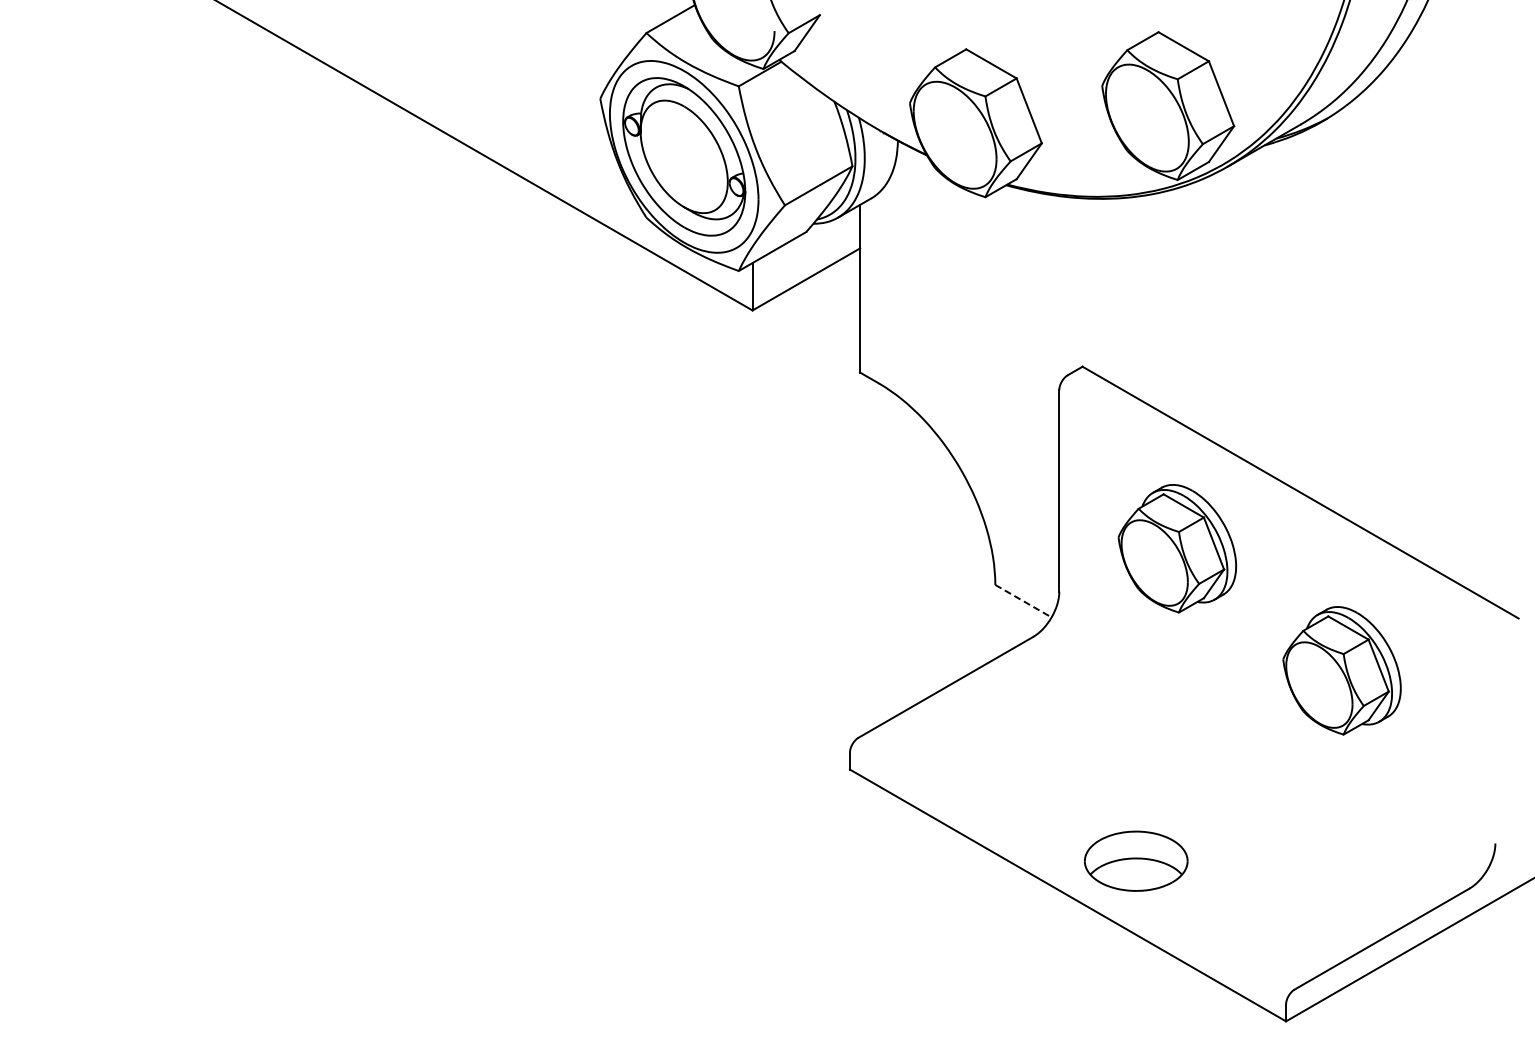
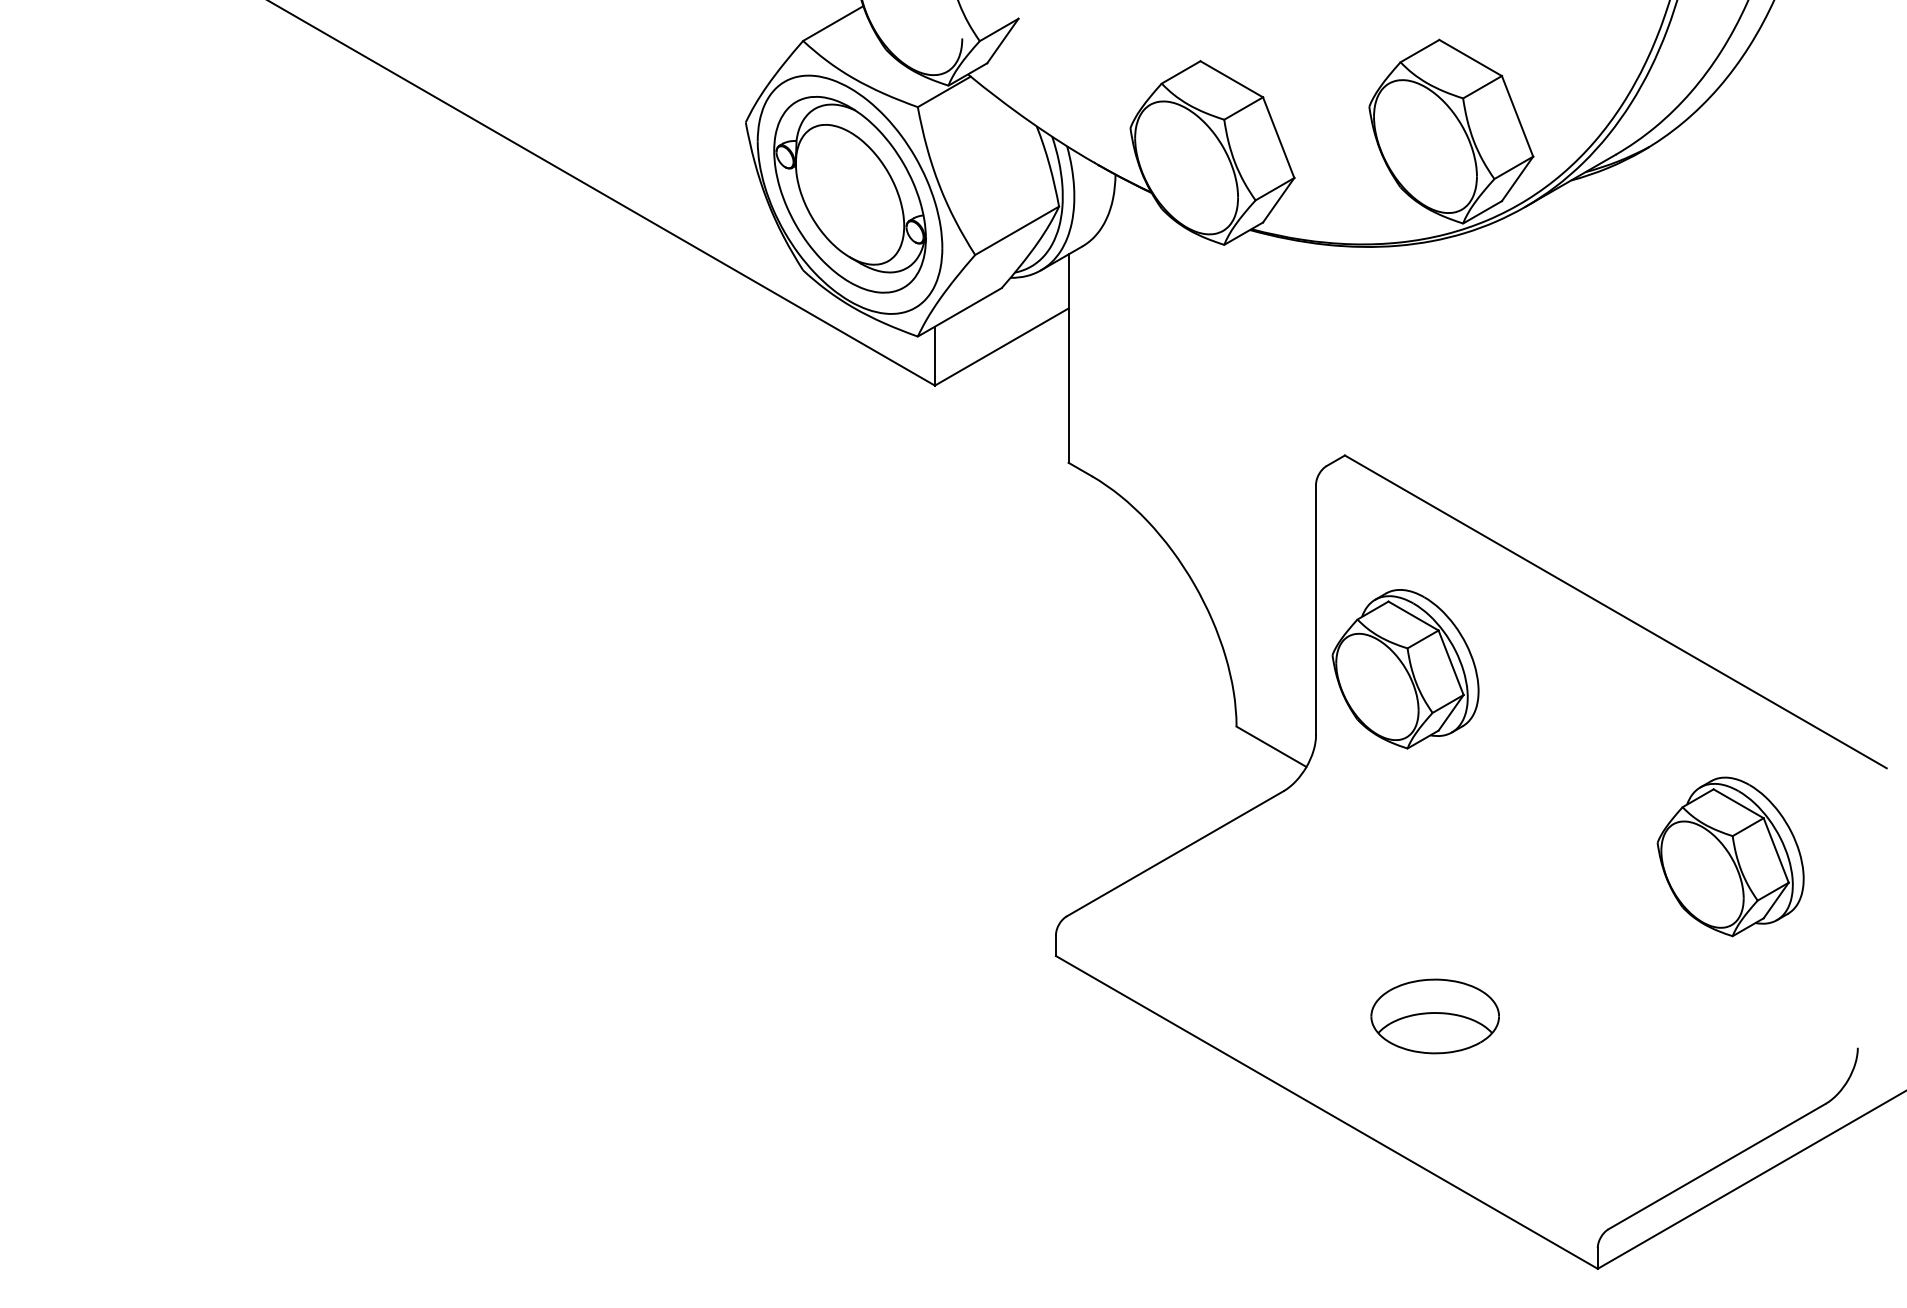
part: (1177, 548) -> (1405, 668), moved
line: (1023, 601) -> (1271, 747), dashed -> solid
part: (1341, 670) -> (1730, 856), moved
part: (1136, 860) -> (1435, 1015), moved

